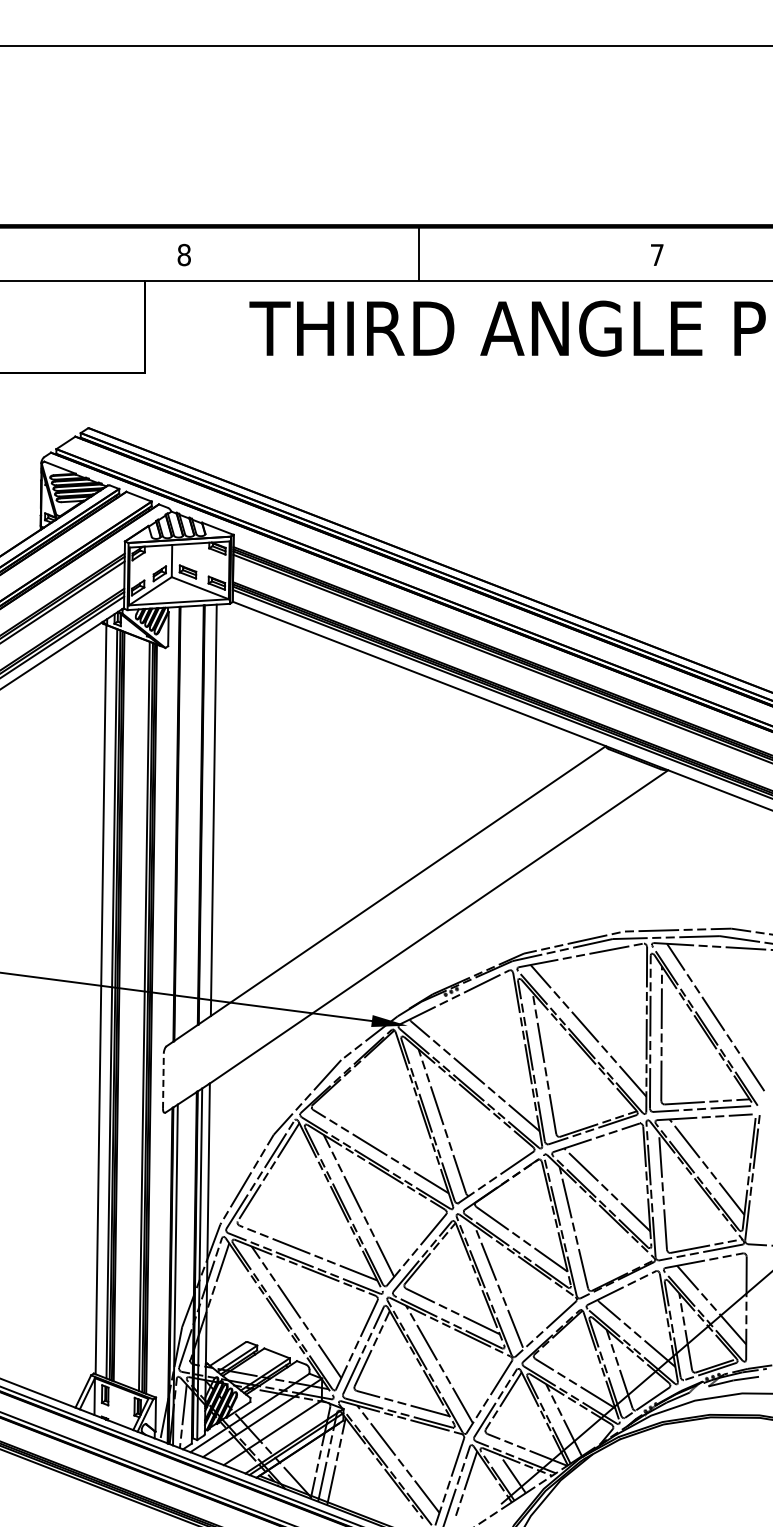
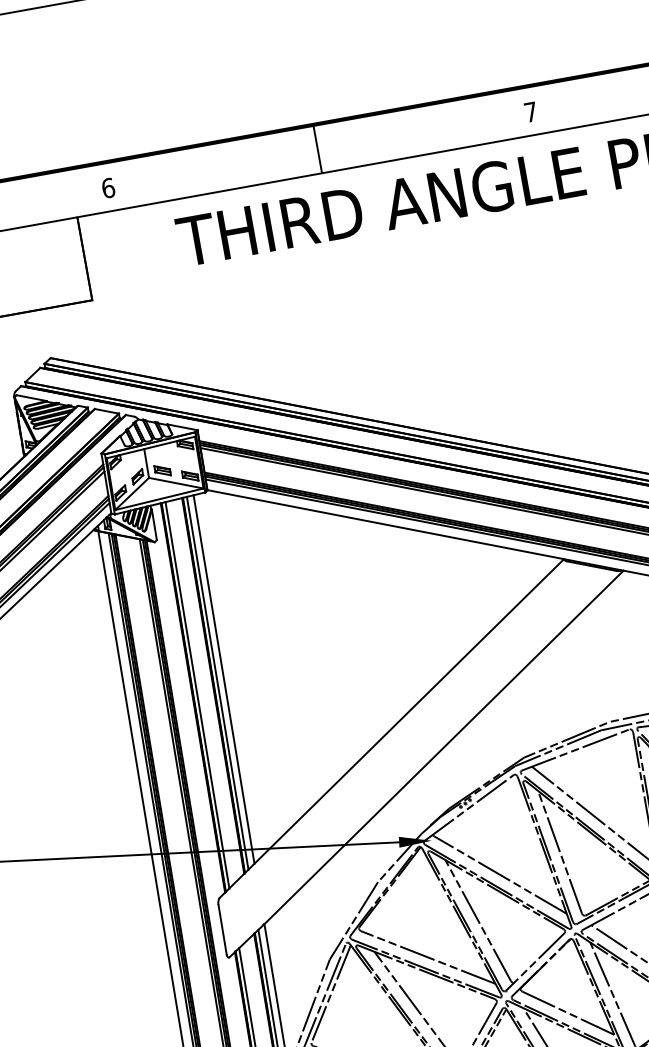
text: (184, 254) -> (108, 187), 8 -> 6
line: (206, 813) -> (218, 683), added
line: (181, 822) -> (197, 695), added
line: (163, 1081) -> (222, 929), dashed -> solid

